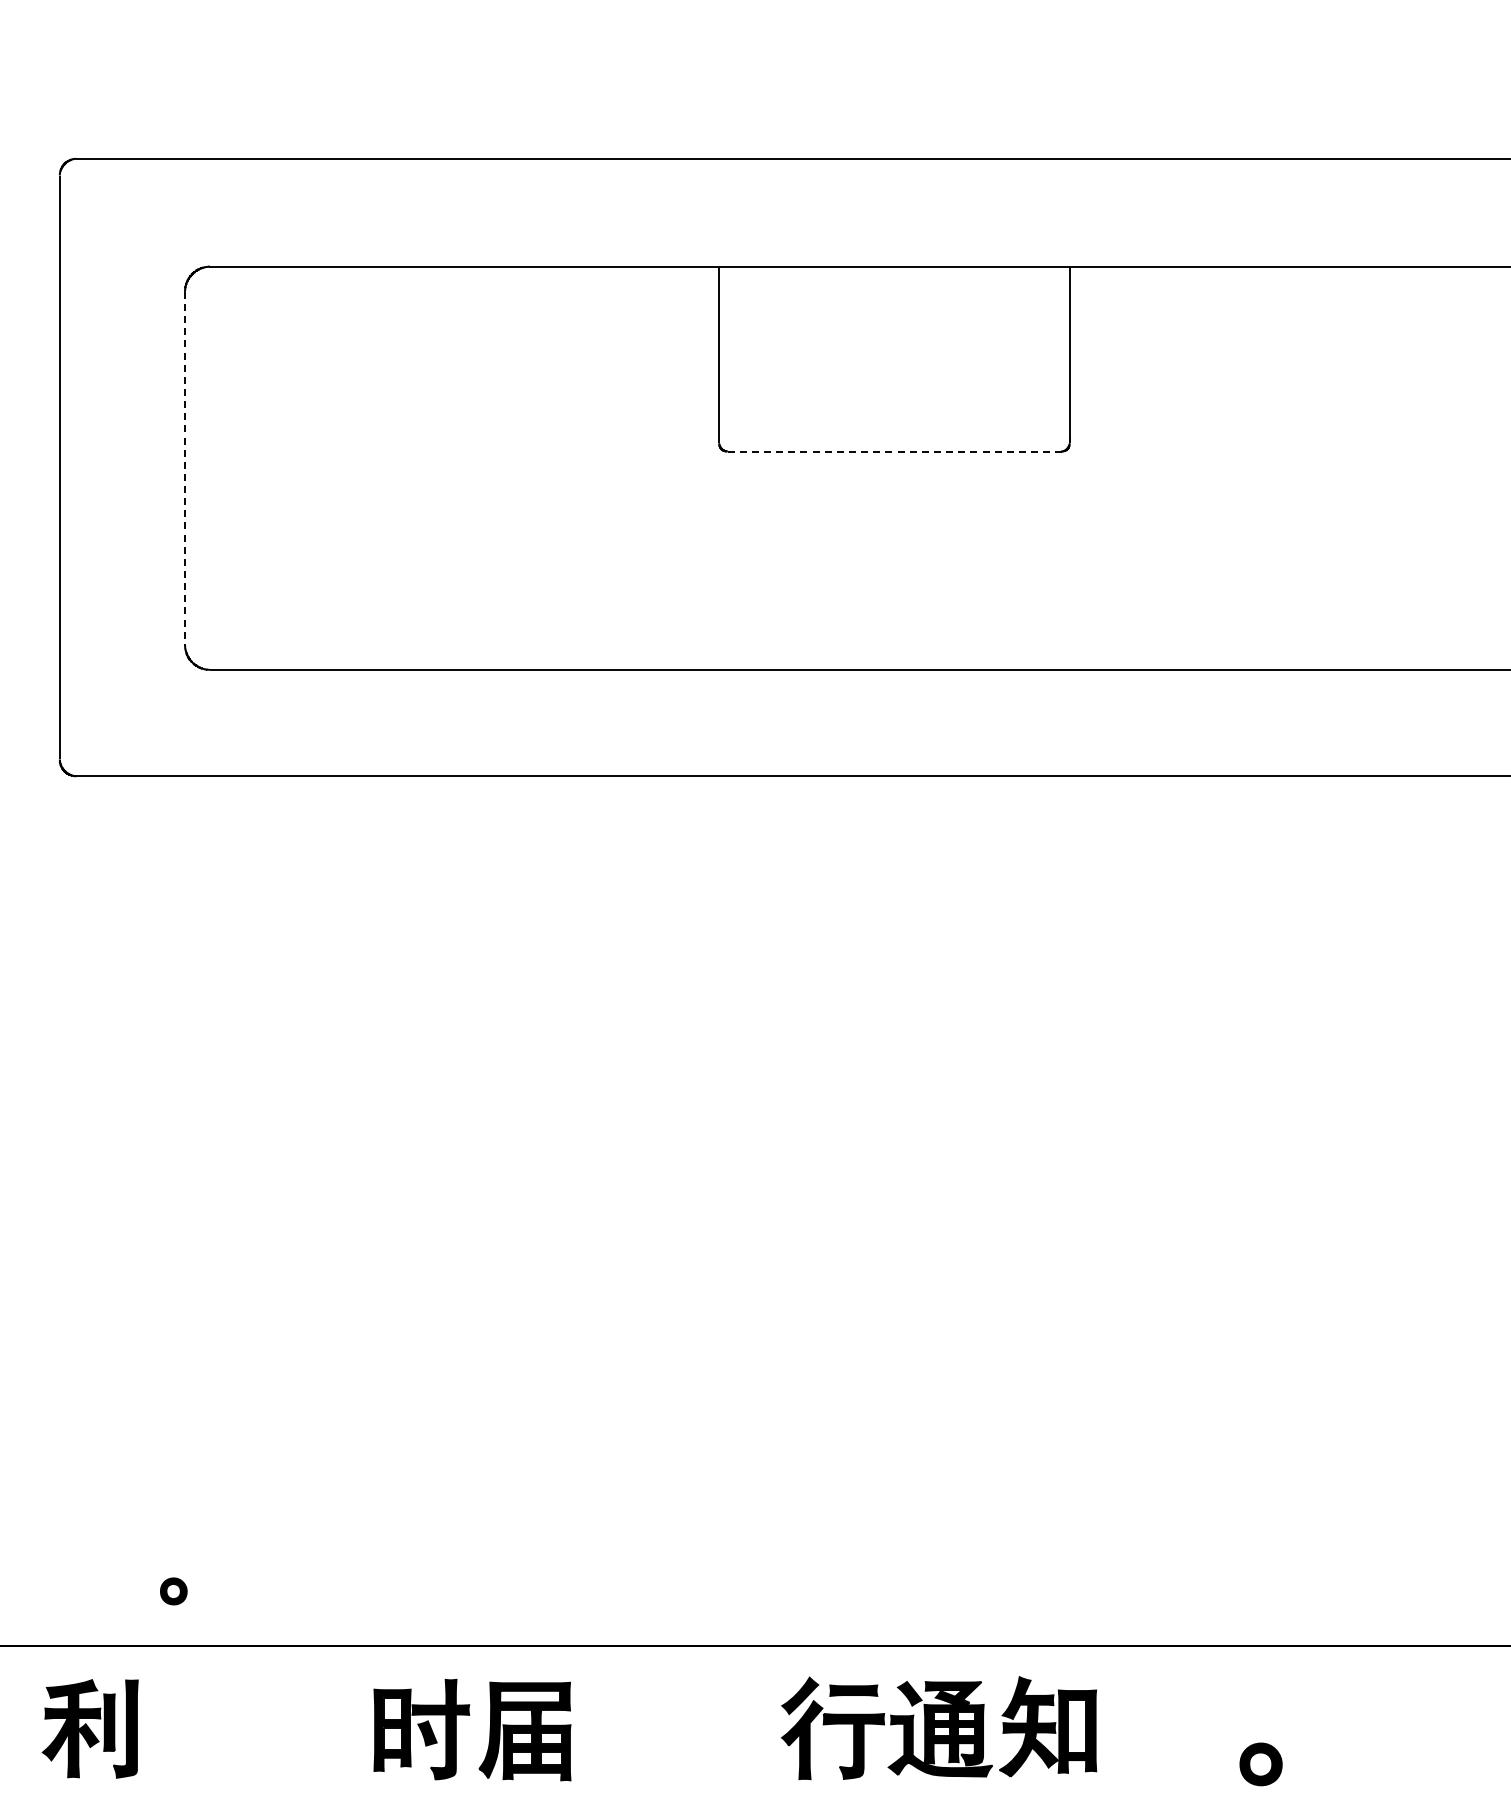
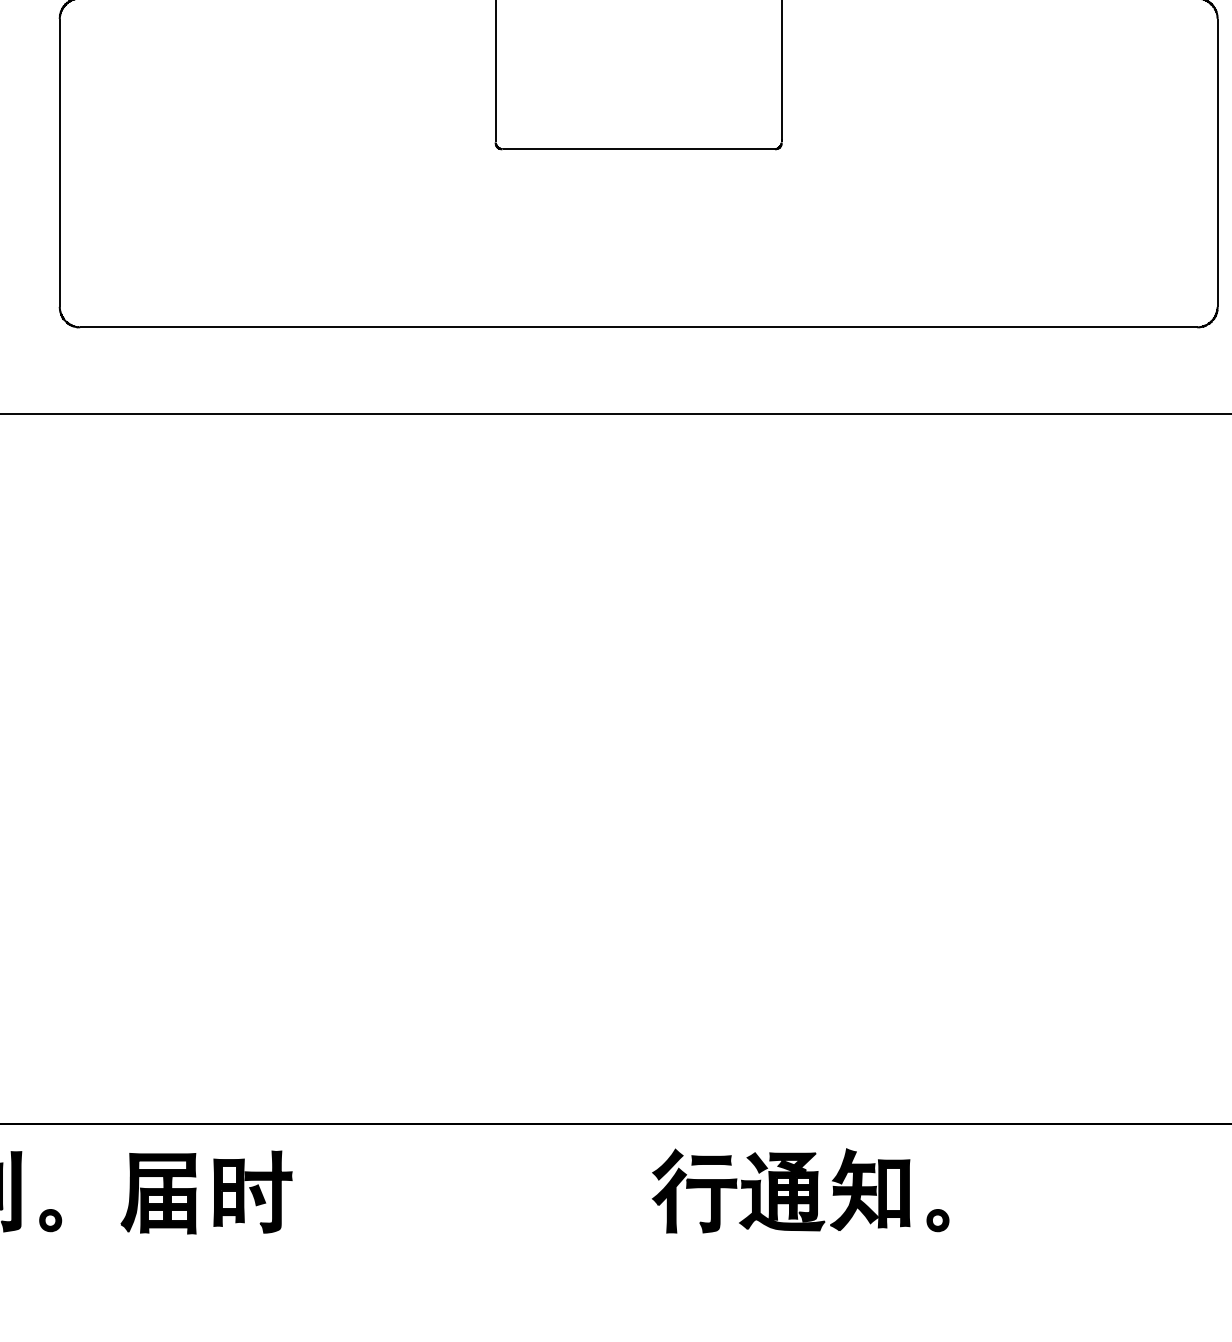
line: (894, 451) -> (638, 149), dashed -> solid
line: (184, 468) -> (59, 163), dashed -> solid
part: (173, 1591) -> (50, 1220), moved
part: (938, 1727) -> (780, 1190), moved
part: (524, 1731) -> (158, 1193), moved
part: (1261, 1764) -> (938, 1220), size x0.62

